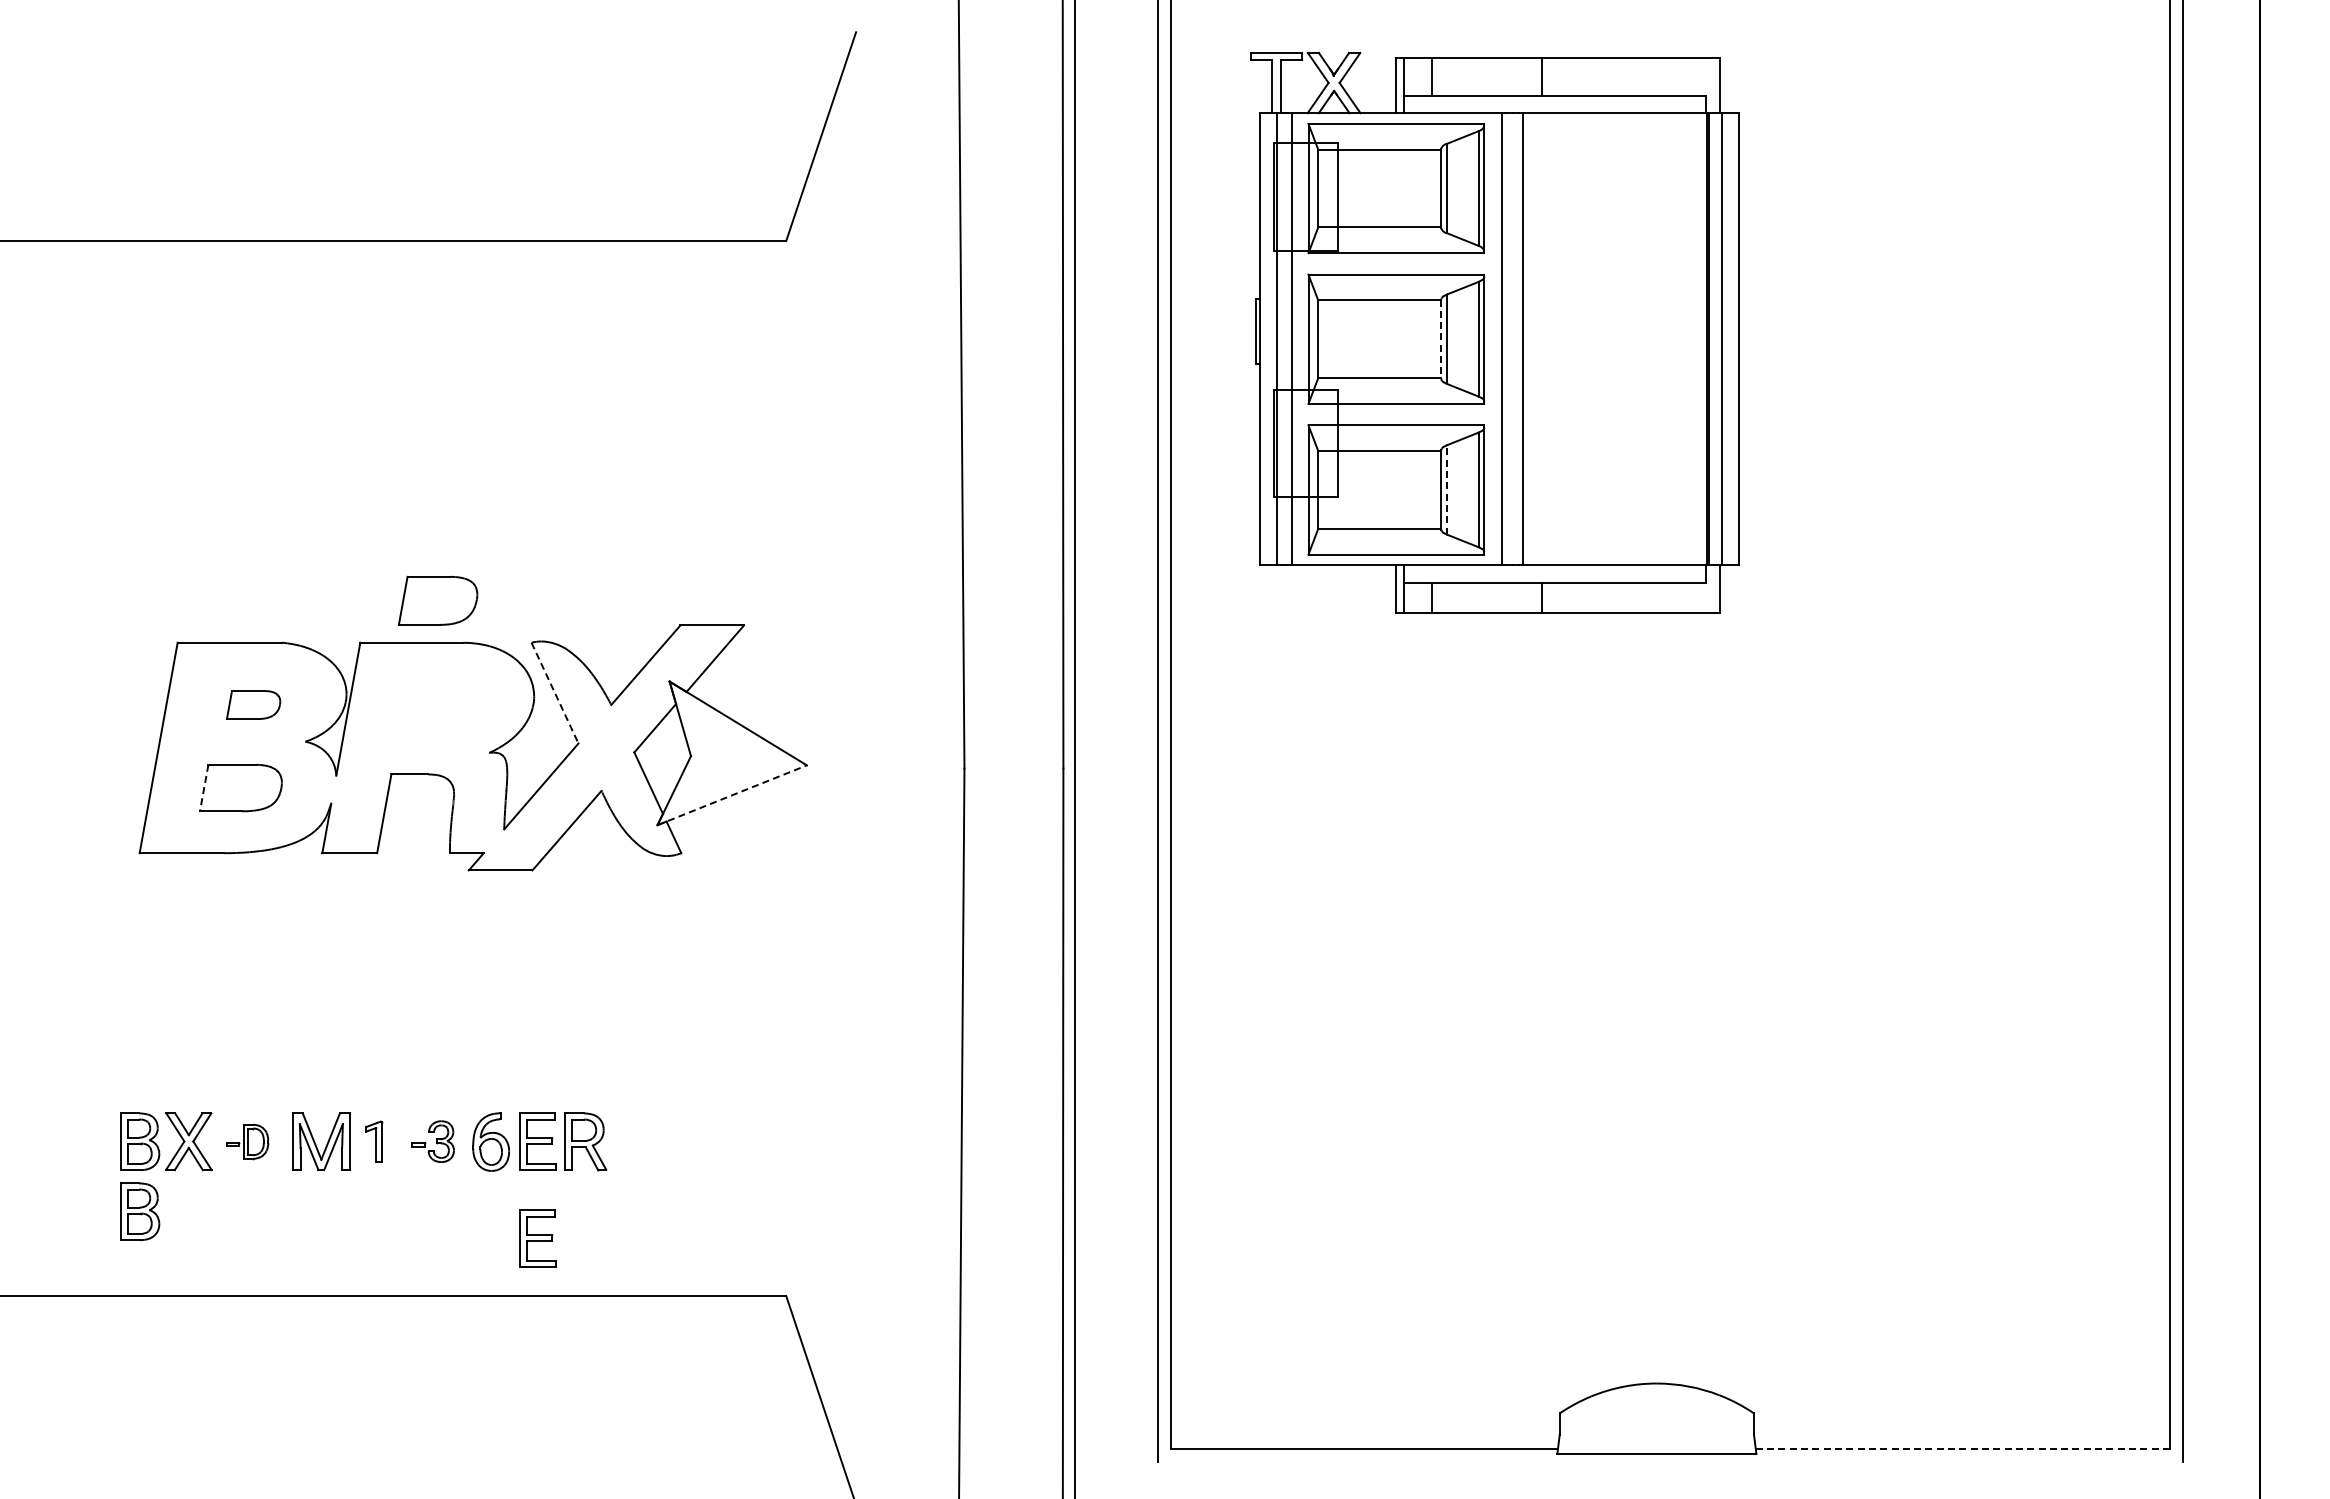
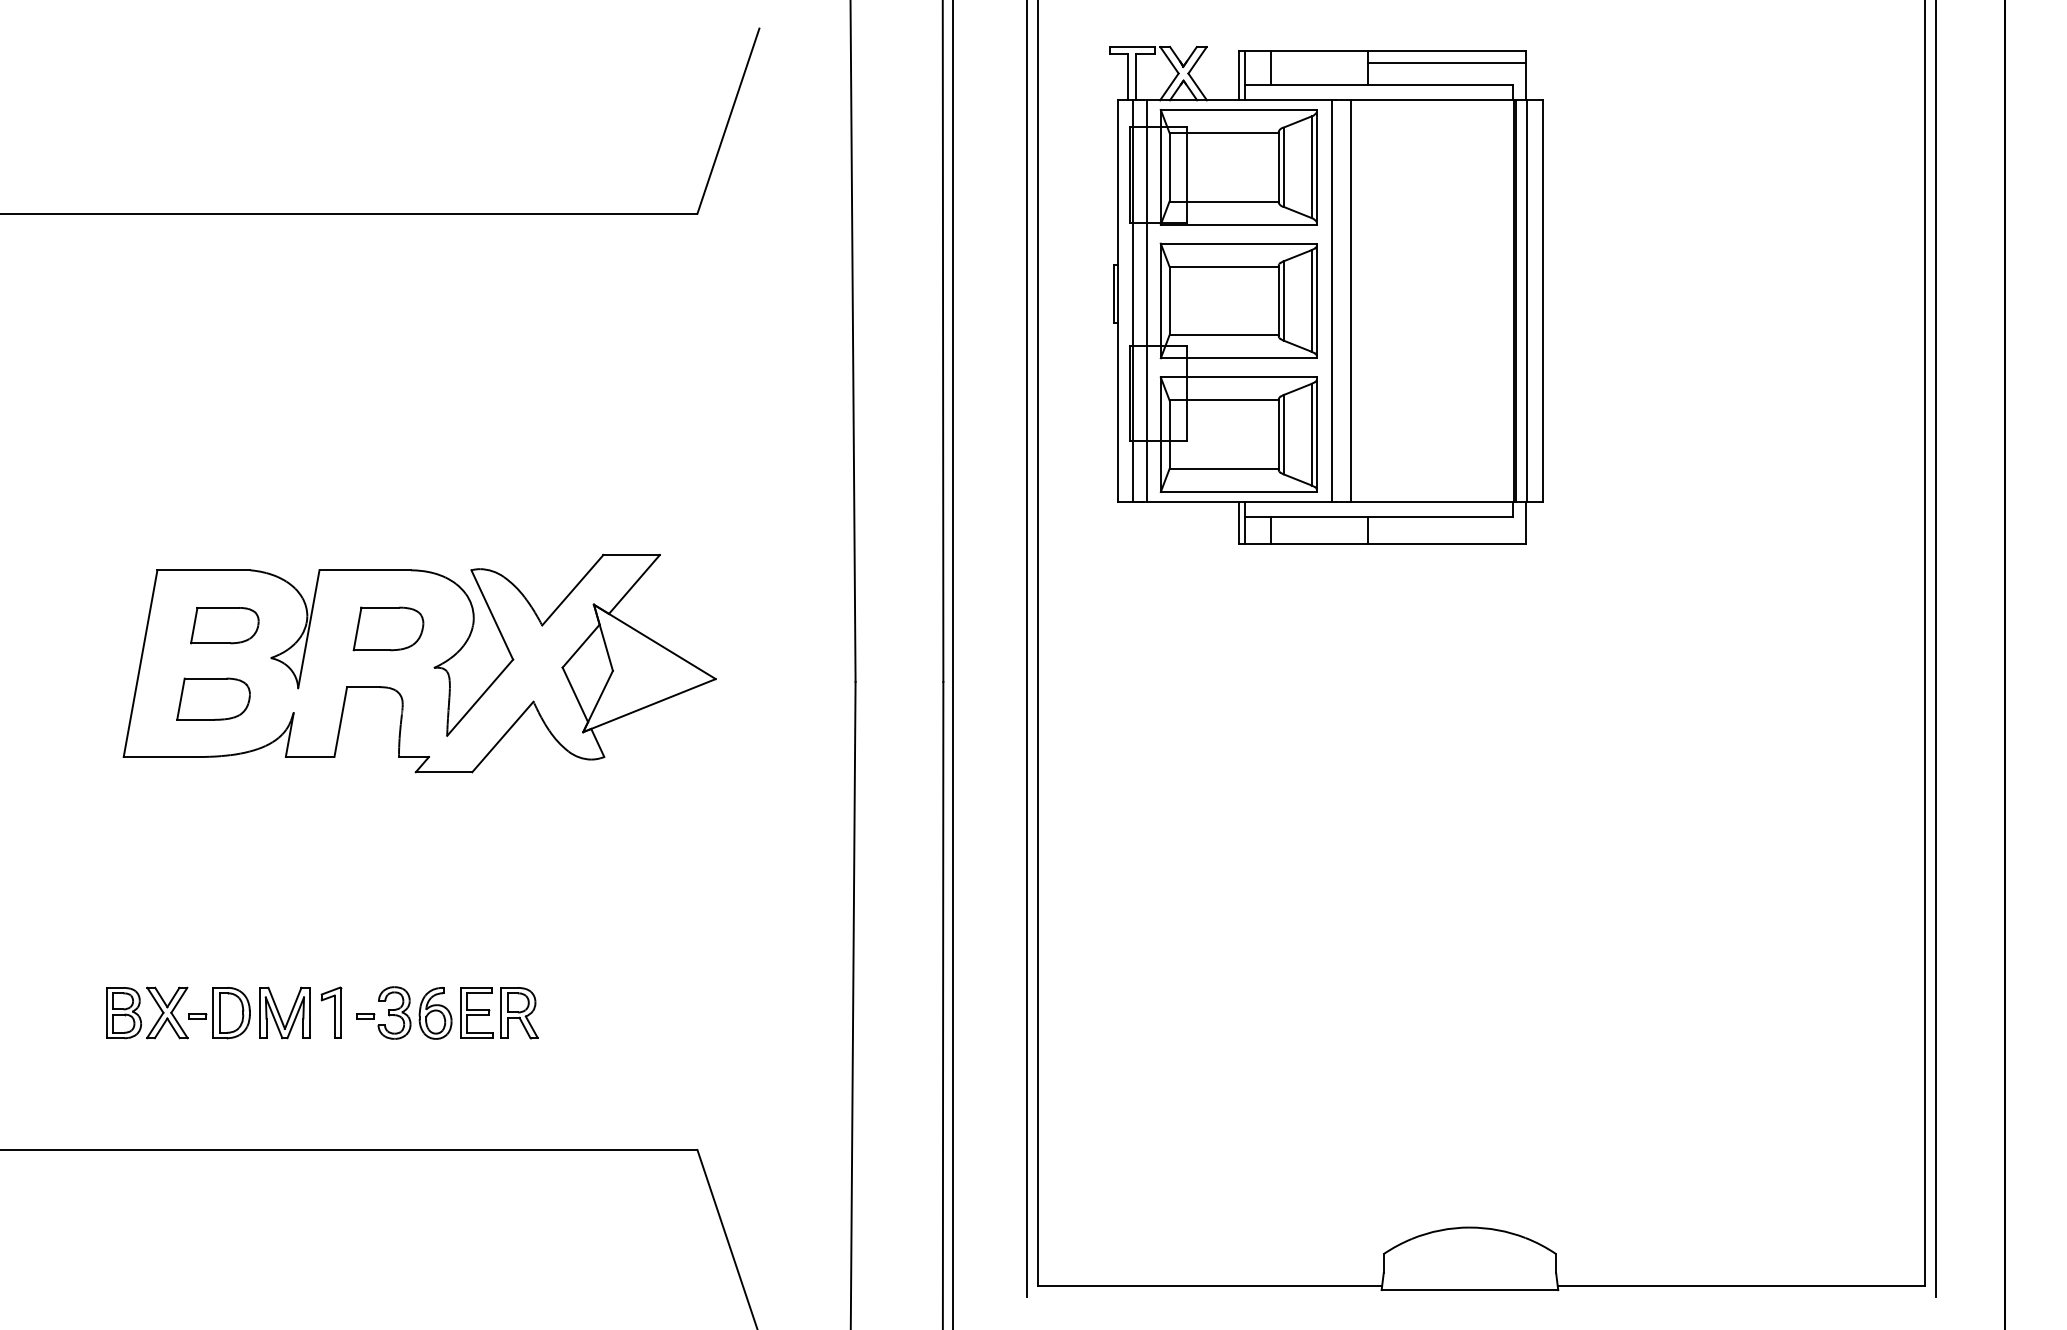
line: (1630, 70) -> (1446, 62), added
line: (1441, 339) -> (1278, 301), dashed -> solid
line: (1447, 489) -> (1284, 434), dashed -> solid
part: (438, 600) -> (388, 628), moved
line: (555, 693) -> (492, 615), dashed -> solid
part: (253, 704) -> (224, 625), size x1.43
line: (204, 788) -> (181, 699), dashed -> solid
line: (732, 795) -> (649, 705), dashed -> solid
part: (247, 1141) -> (219, 1012), size x1.67
part: (373, 1141) -> (331, 1012), size x1.43
part: (432, 1141) -> (383, 1012), size x1.43
part: (140, 1211) -> (124, 1074), removed
part: (537, 1238) -> (476, 1098), removed
line: (1963, 1448) -> (1742, 1285), dashed -> solid

